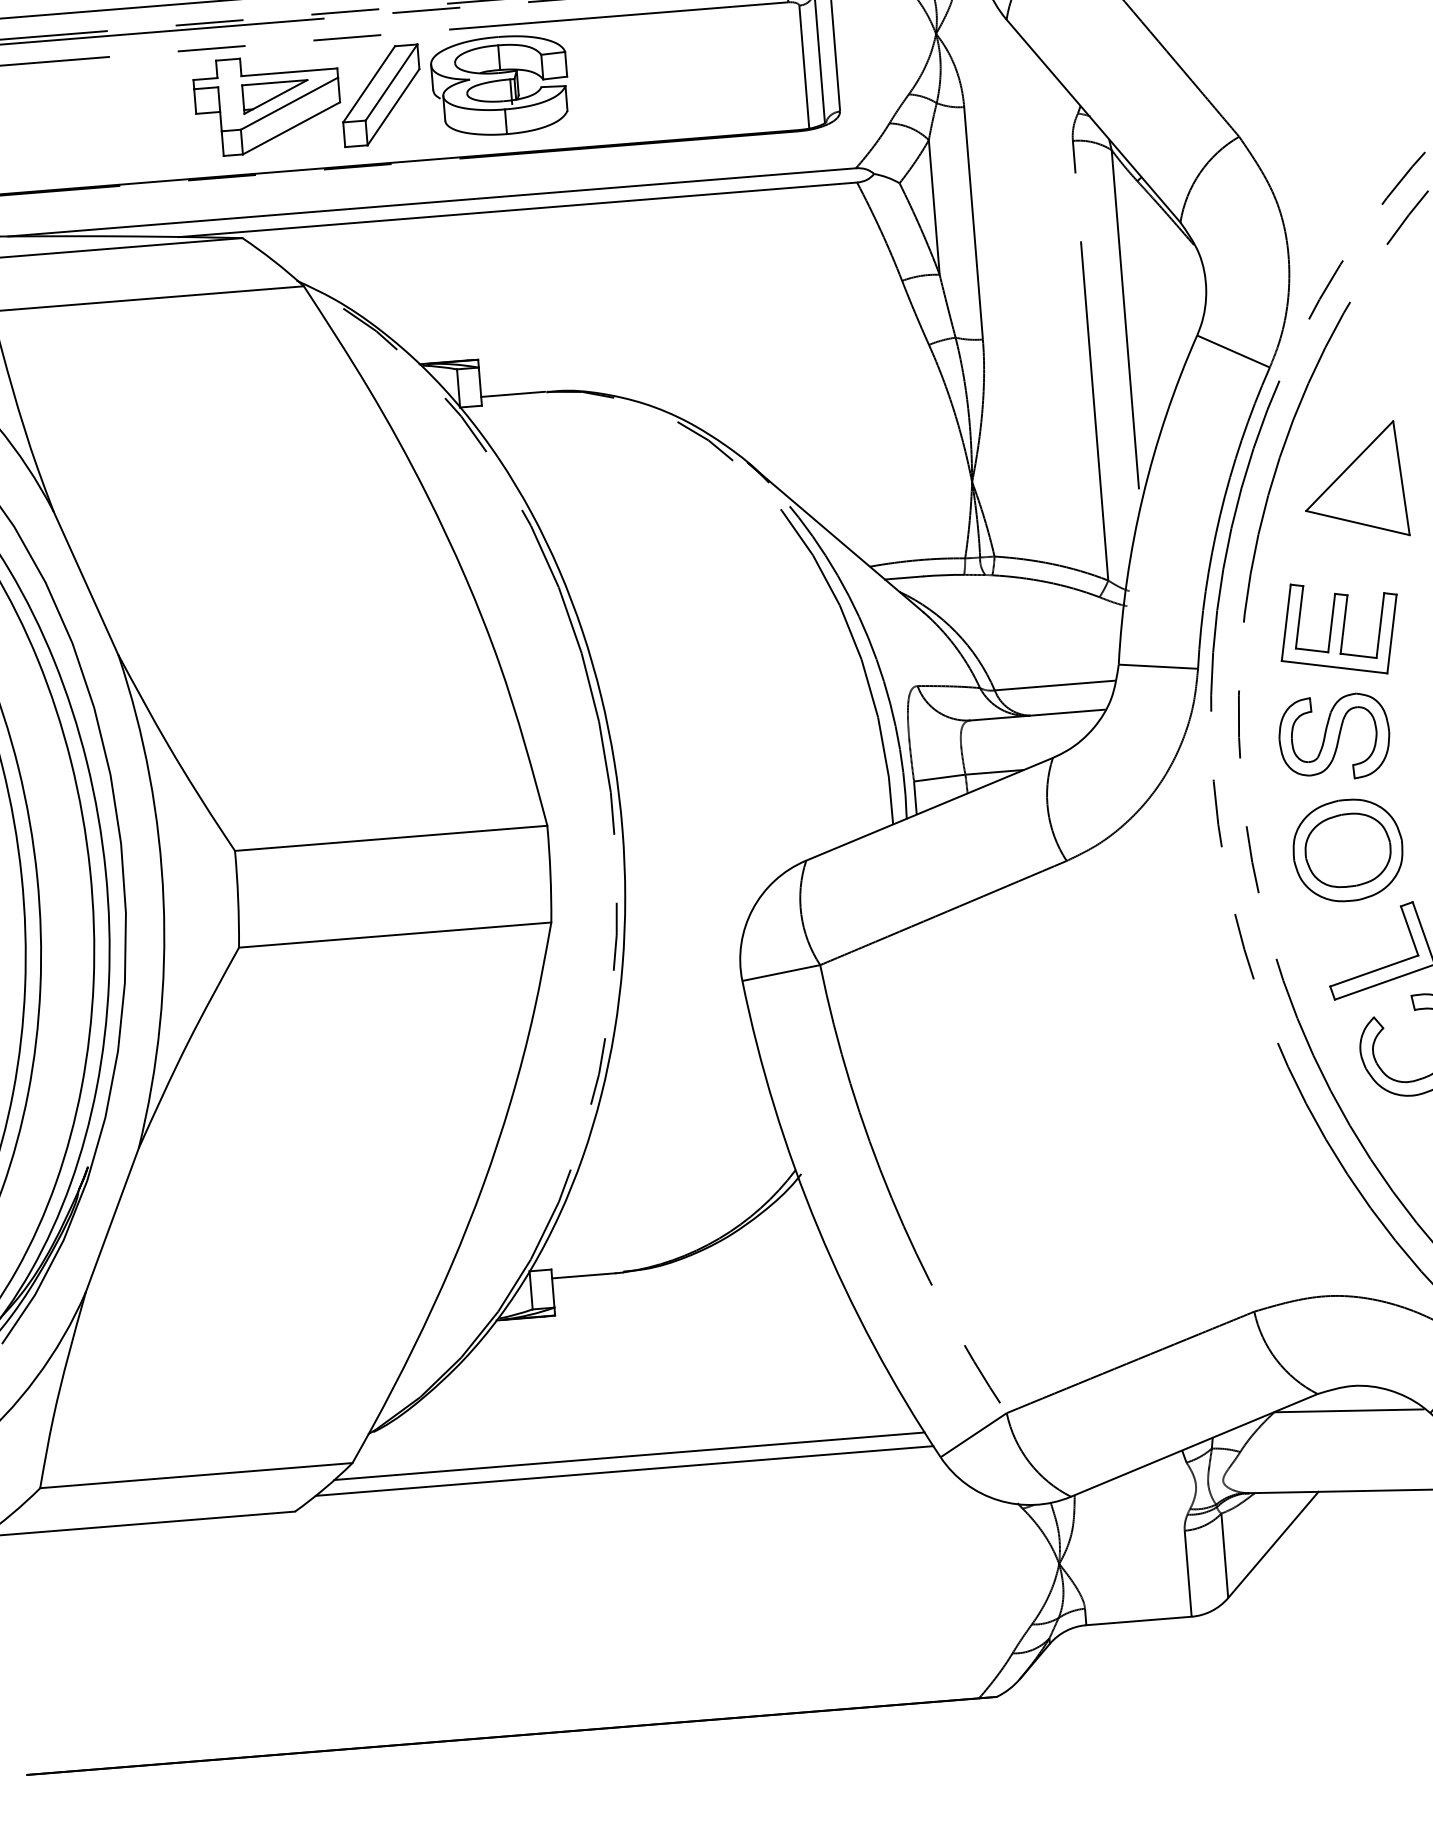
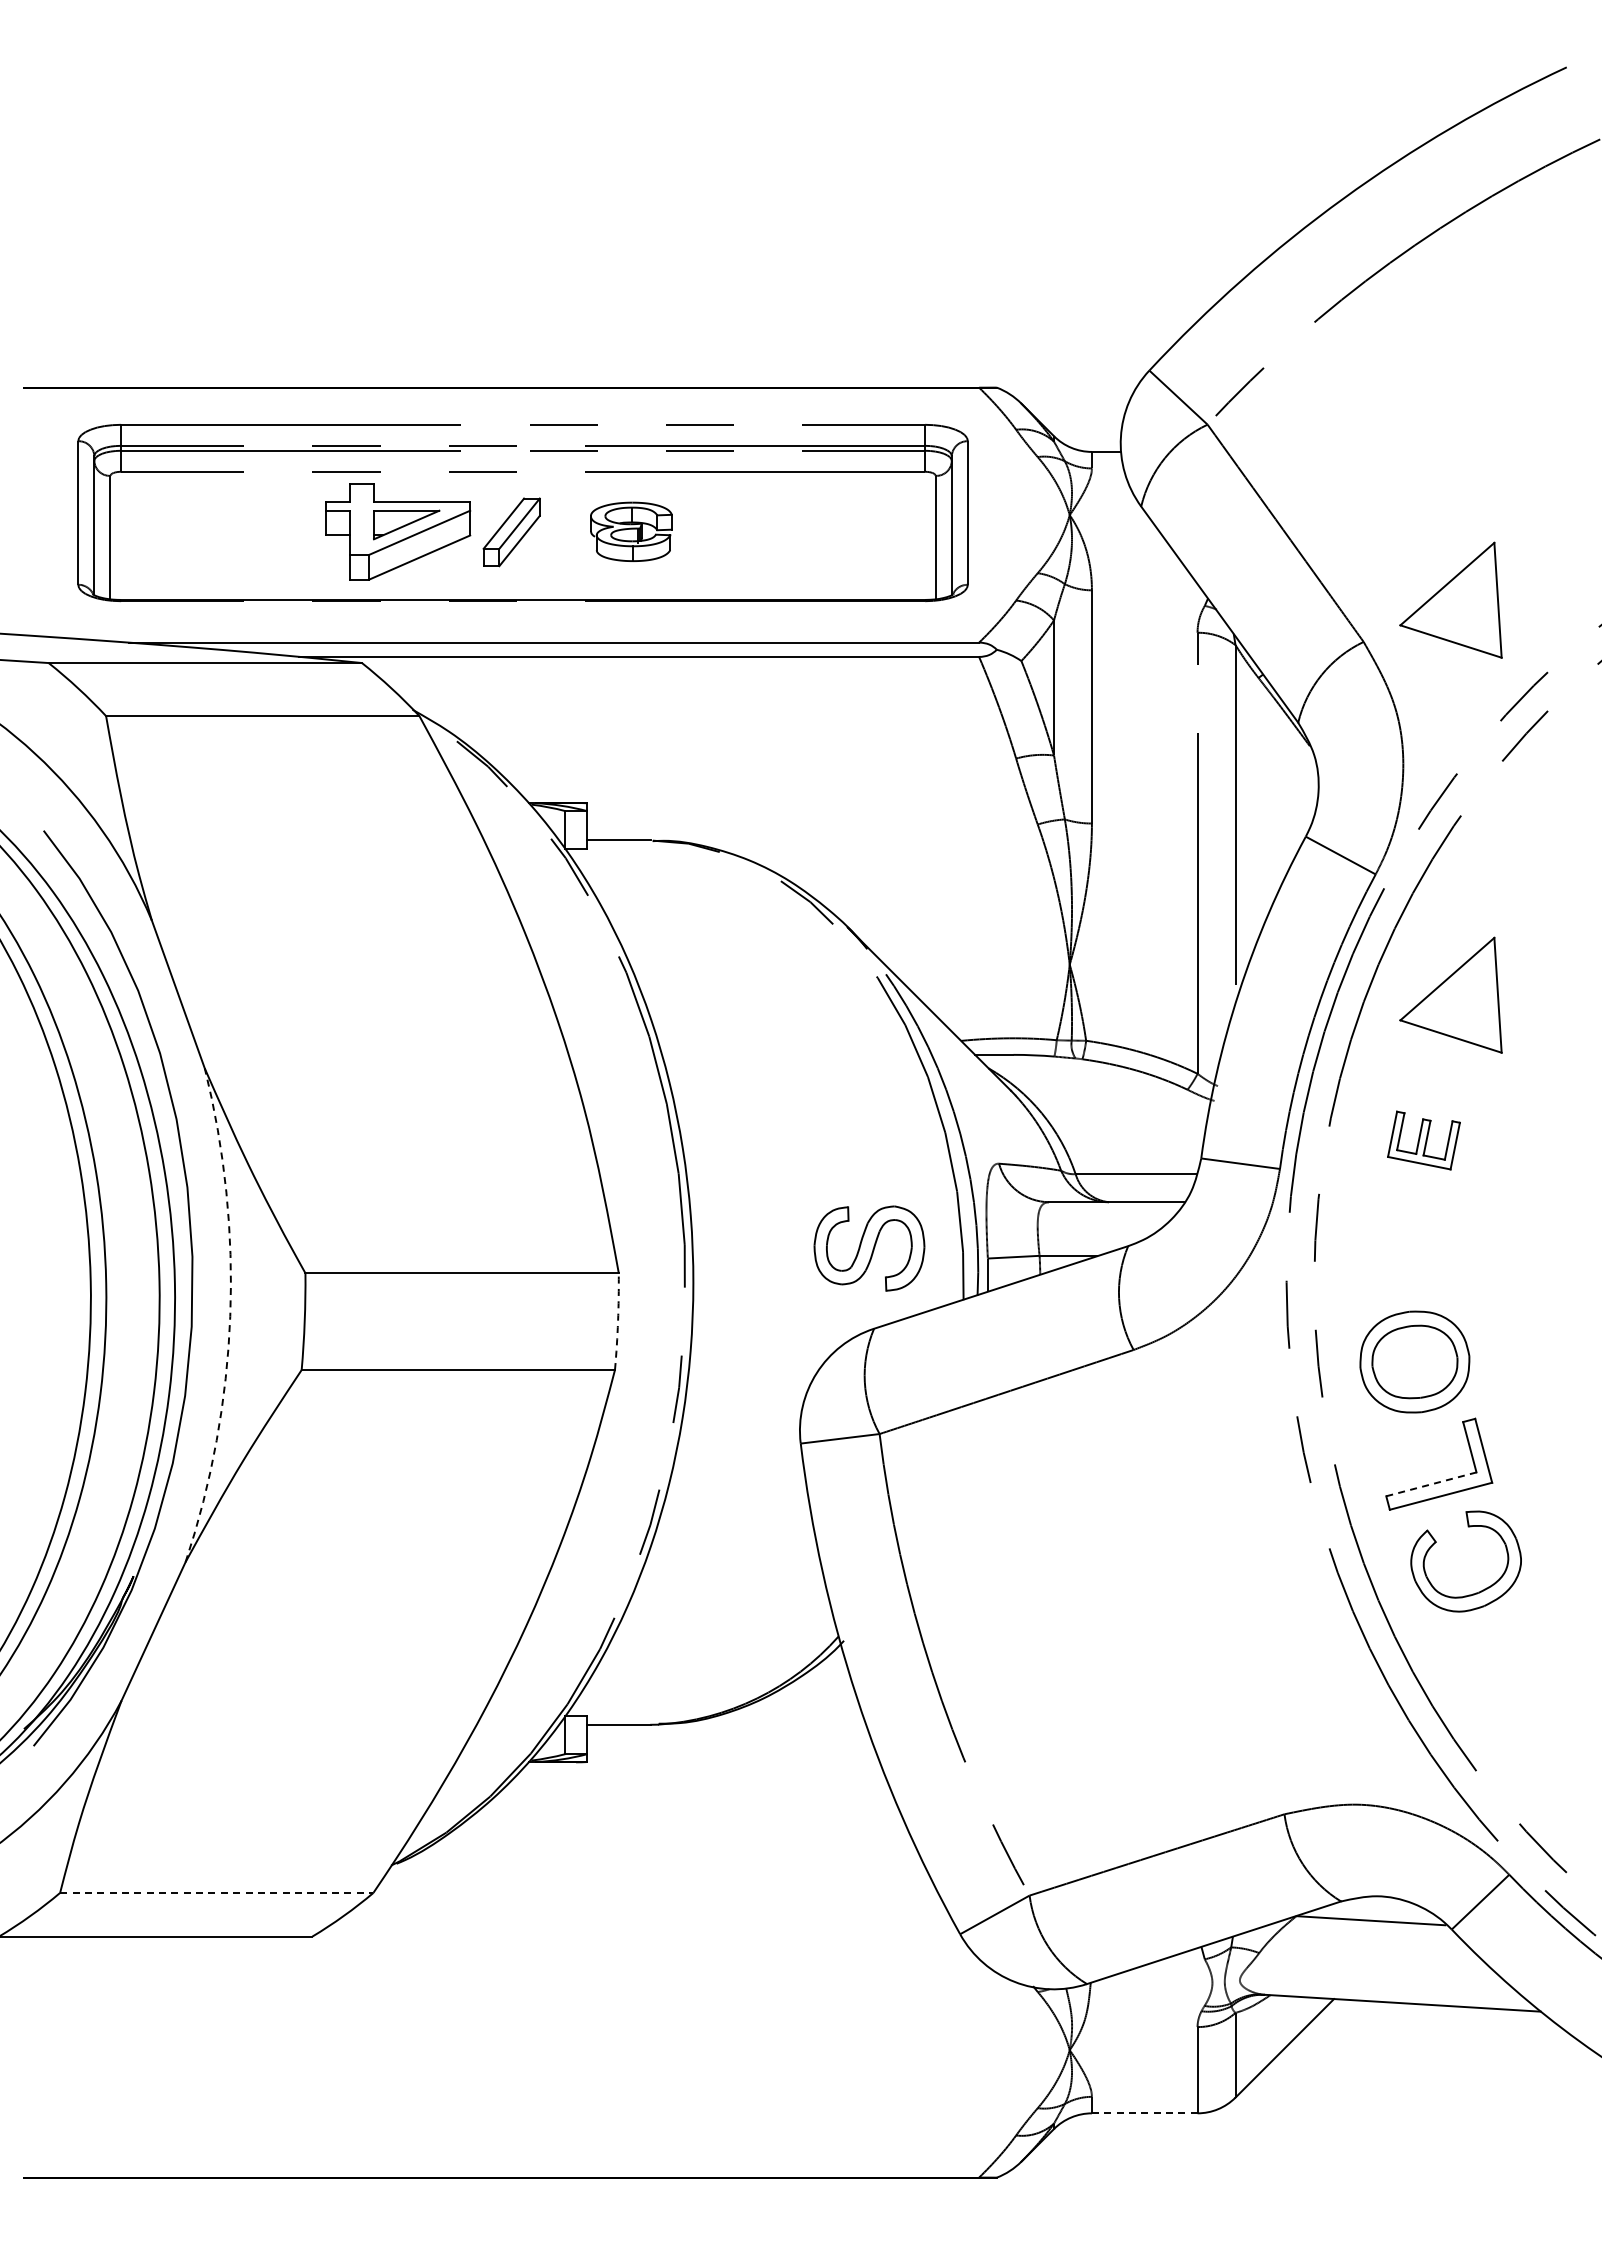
part: (500, 85) -> (631, 531), size x0.6
part: (1322, 87) -> (1450, 599), added
part: (381, 96) -> (511, 532), size x0.7
part: (1338, 628) -> (1423, 1140), size x0.6
part: (1334, 737) -> (869, 1248), moved
arc: (550, 873) -> (618, 1321), solid -> dashed
arc: (163, 900) -> (230, 1316), solid -> dashed
line: (1374, 971) -> (1431, 1484), solid -> dashed
line: (629, 1456) -> (650, 1908), removed
line: (624, 1470) -> (643, 1922), removed
line: (196, 1475) -> (216, 1892), solid -> dashed
line: (1138, 1621) -> (1144, 2113), solid -> dashed

